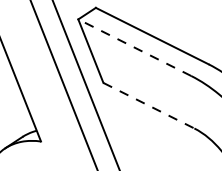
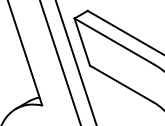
line: (135, 47) -> (114, 41), dashed -> solid
line: (149, 106) -> (122, 84), dashed -> solid

